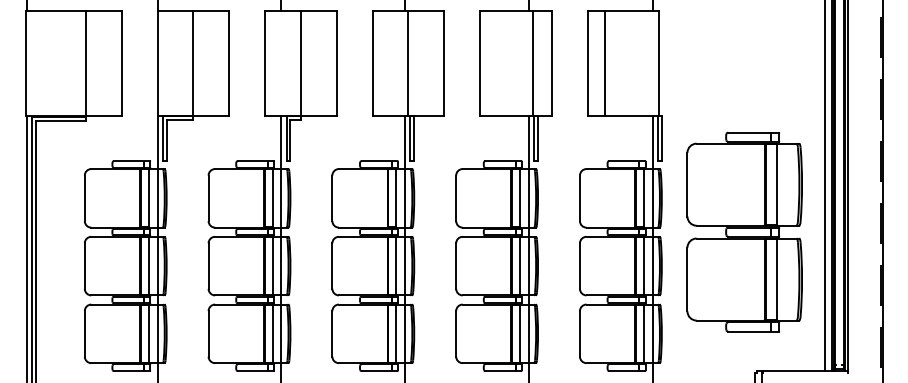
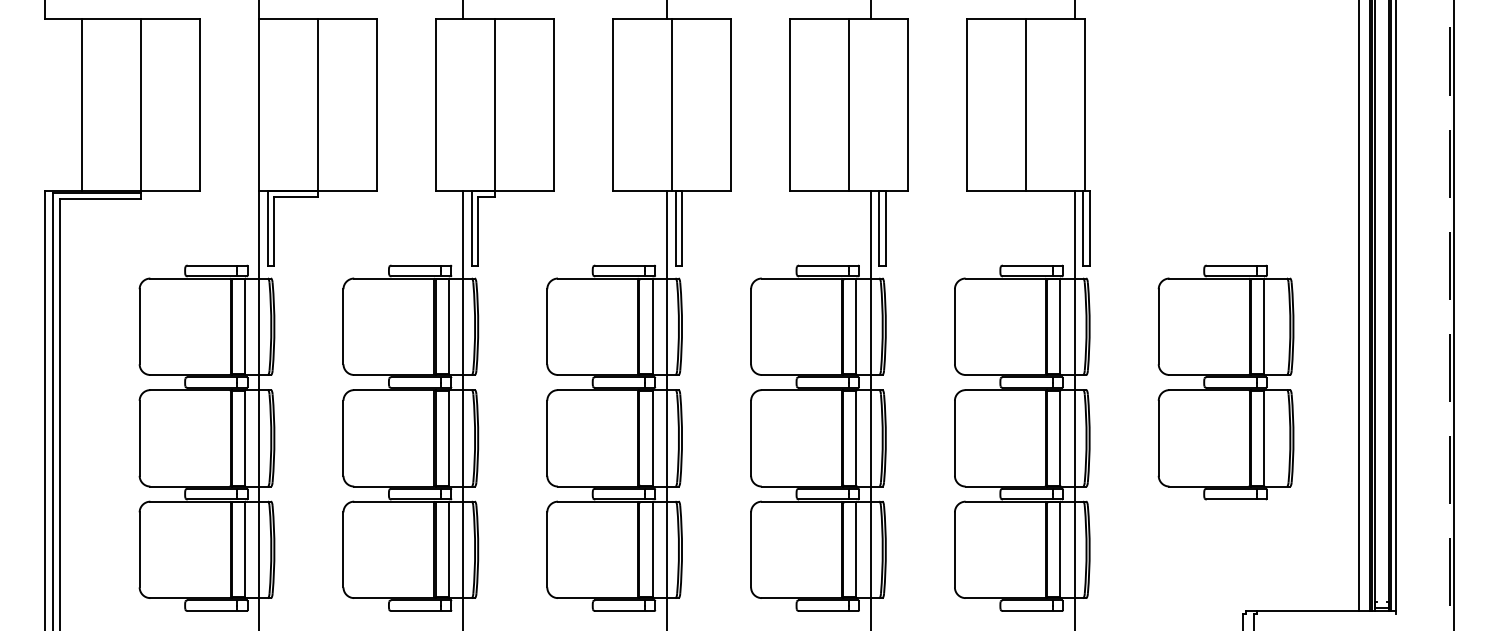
line: (26, 63) -> (83, 104), moved
line: (532, 63) -> (848, 104), moved
line: (605, 63) -> (1026, 104), moved
part: (744, 232) -> (1225, 383), size x0.71

